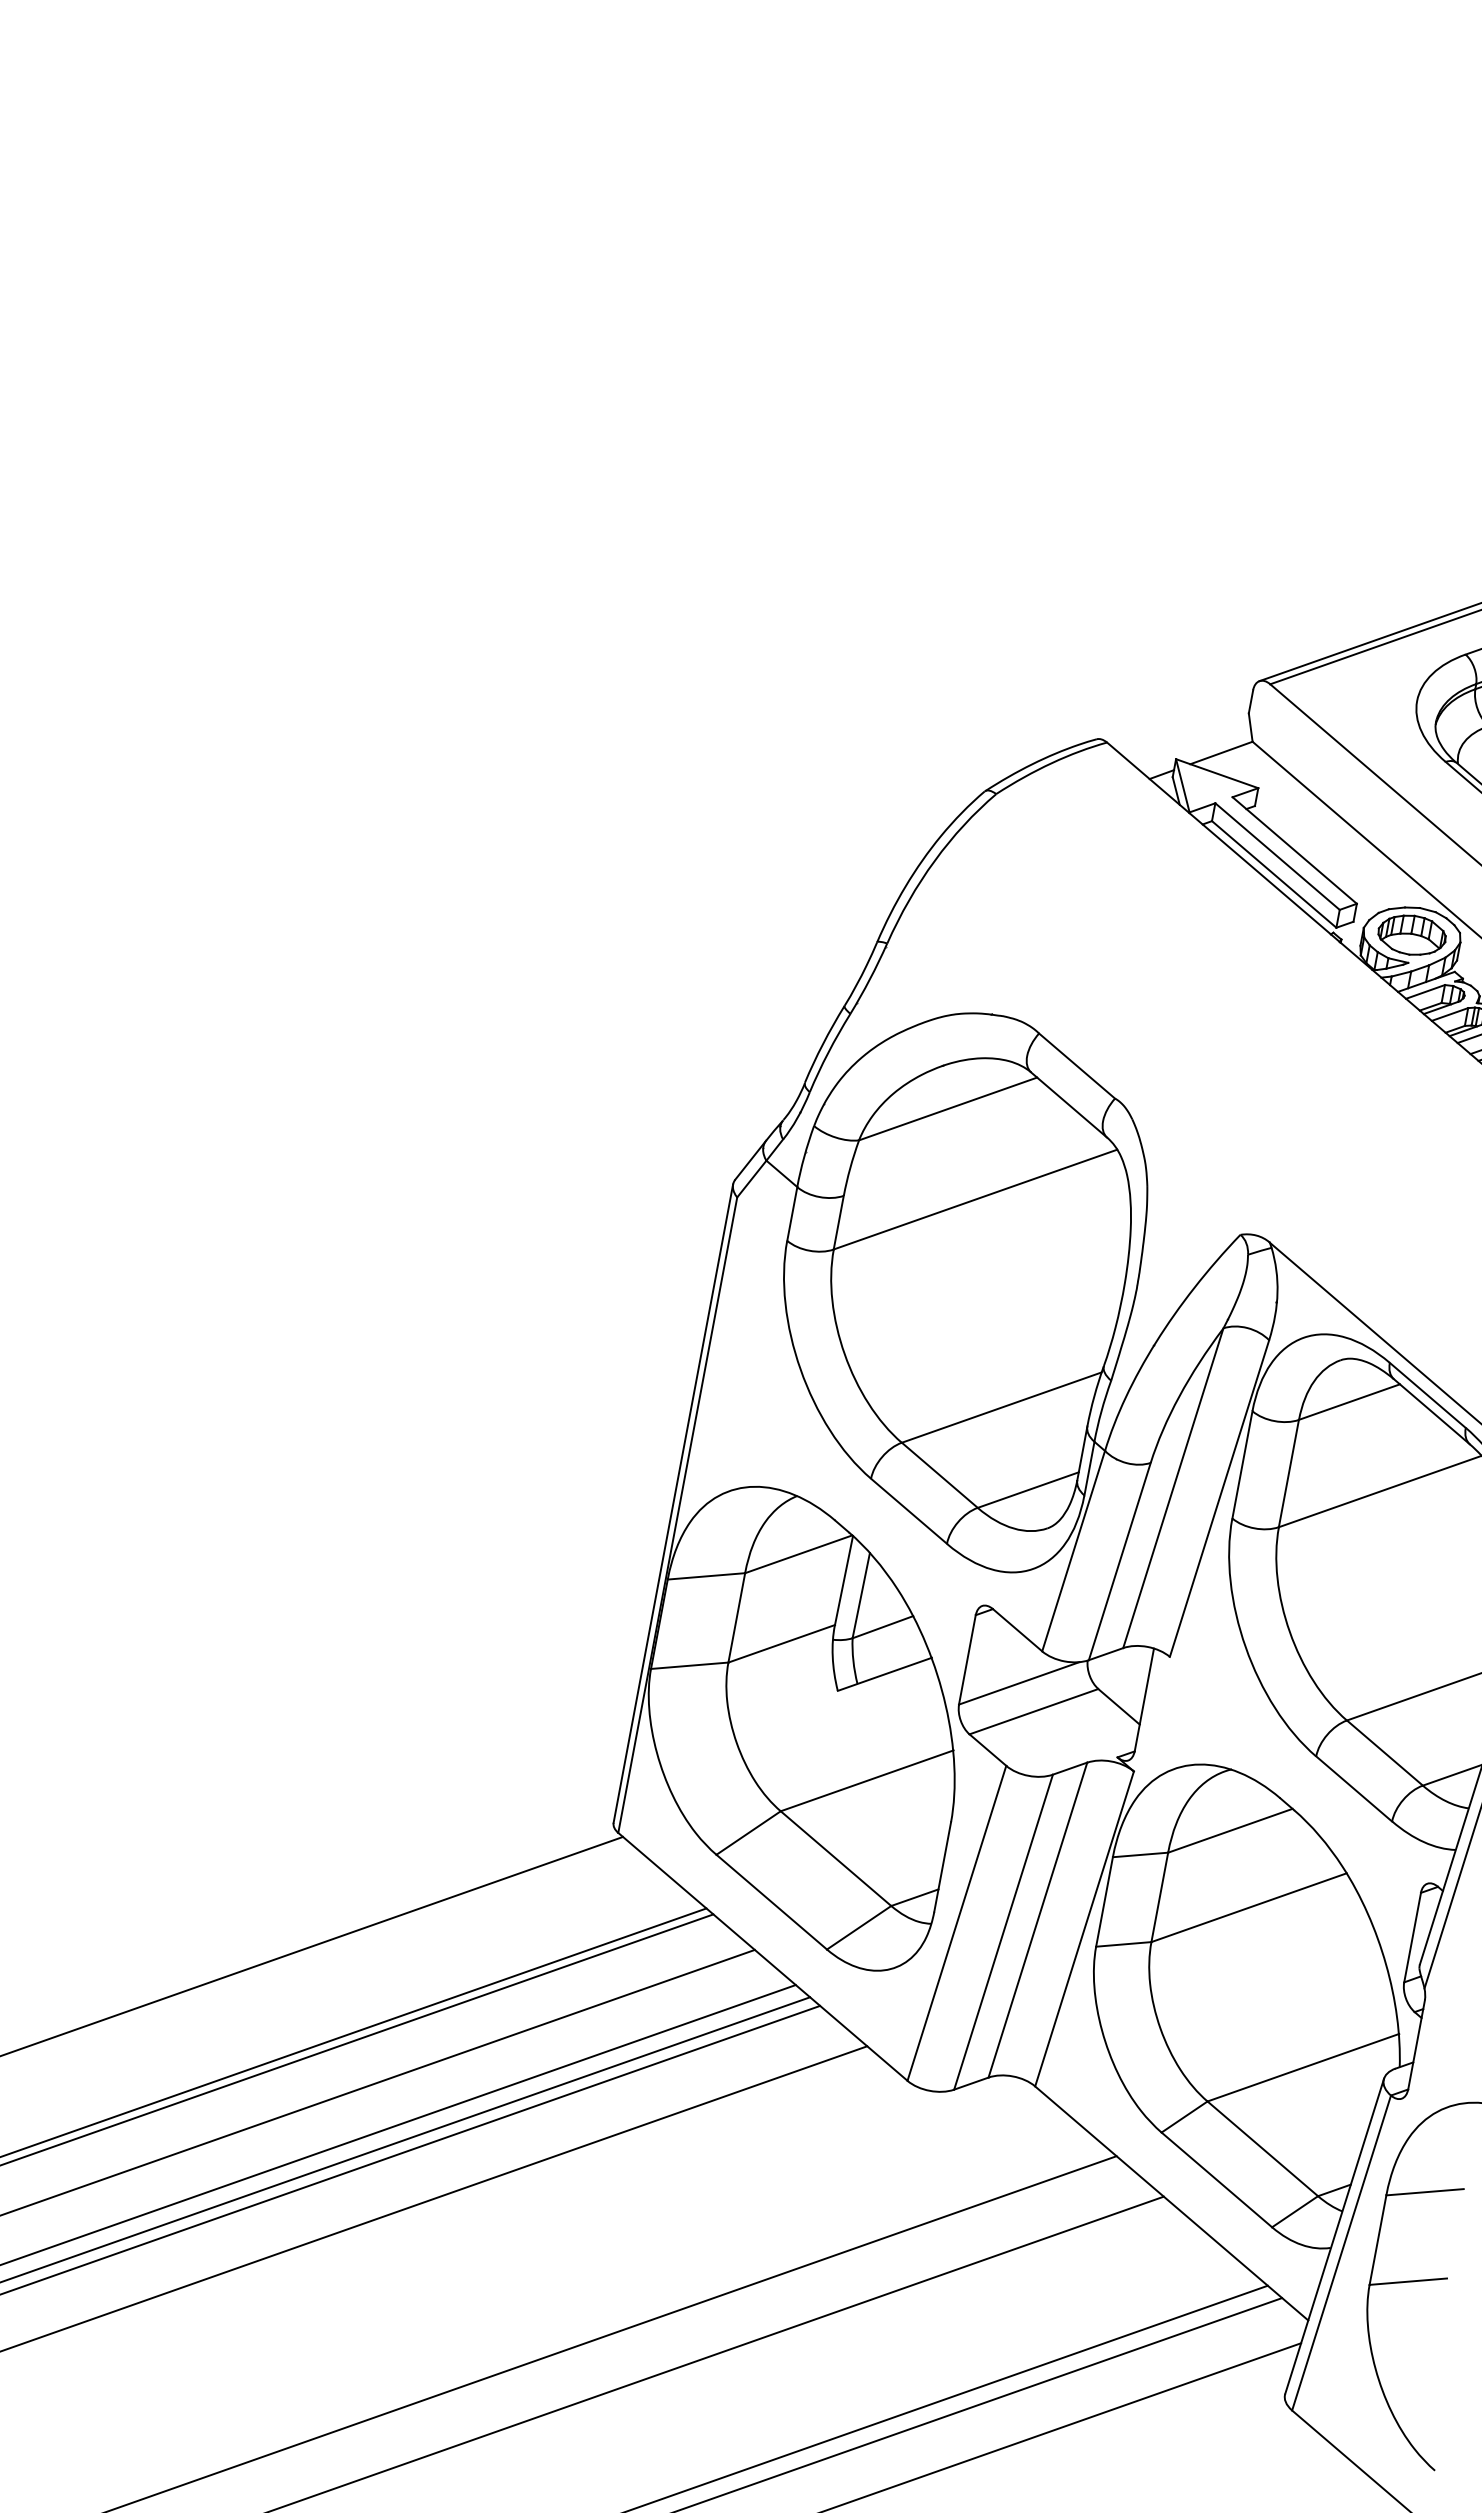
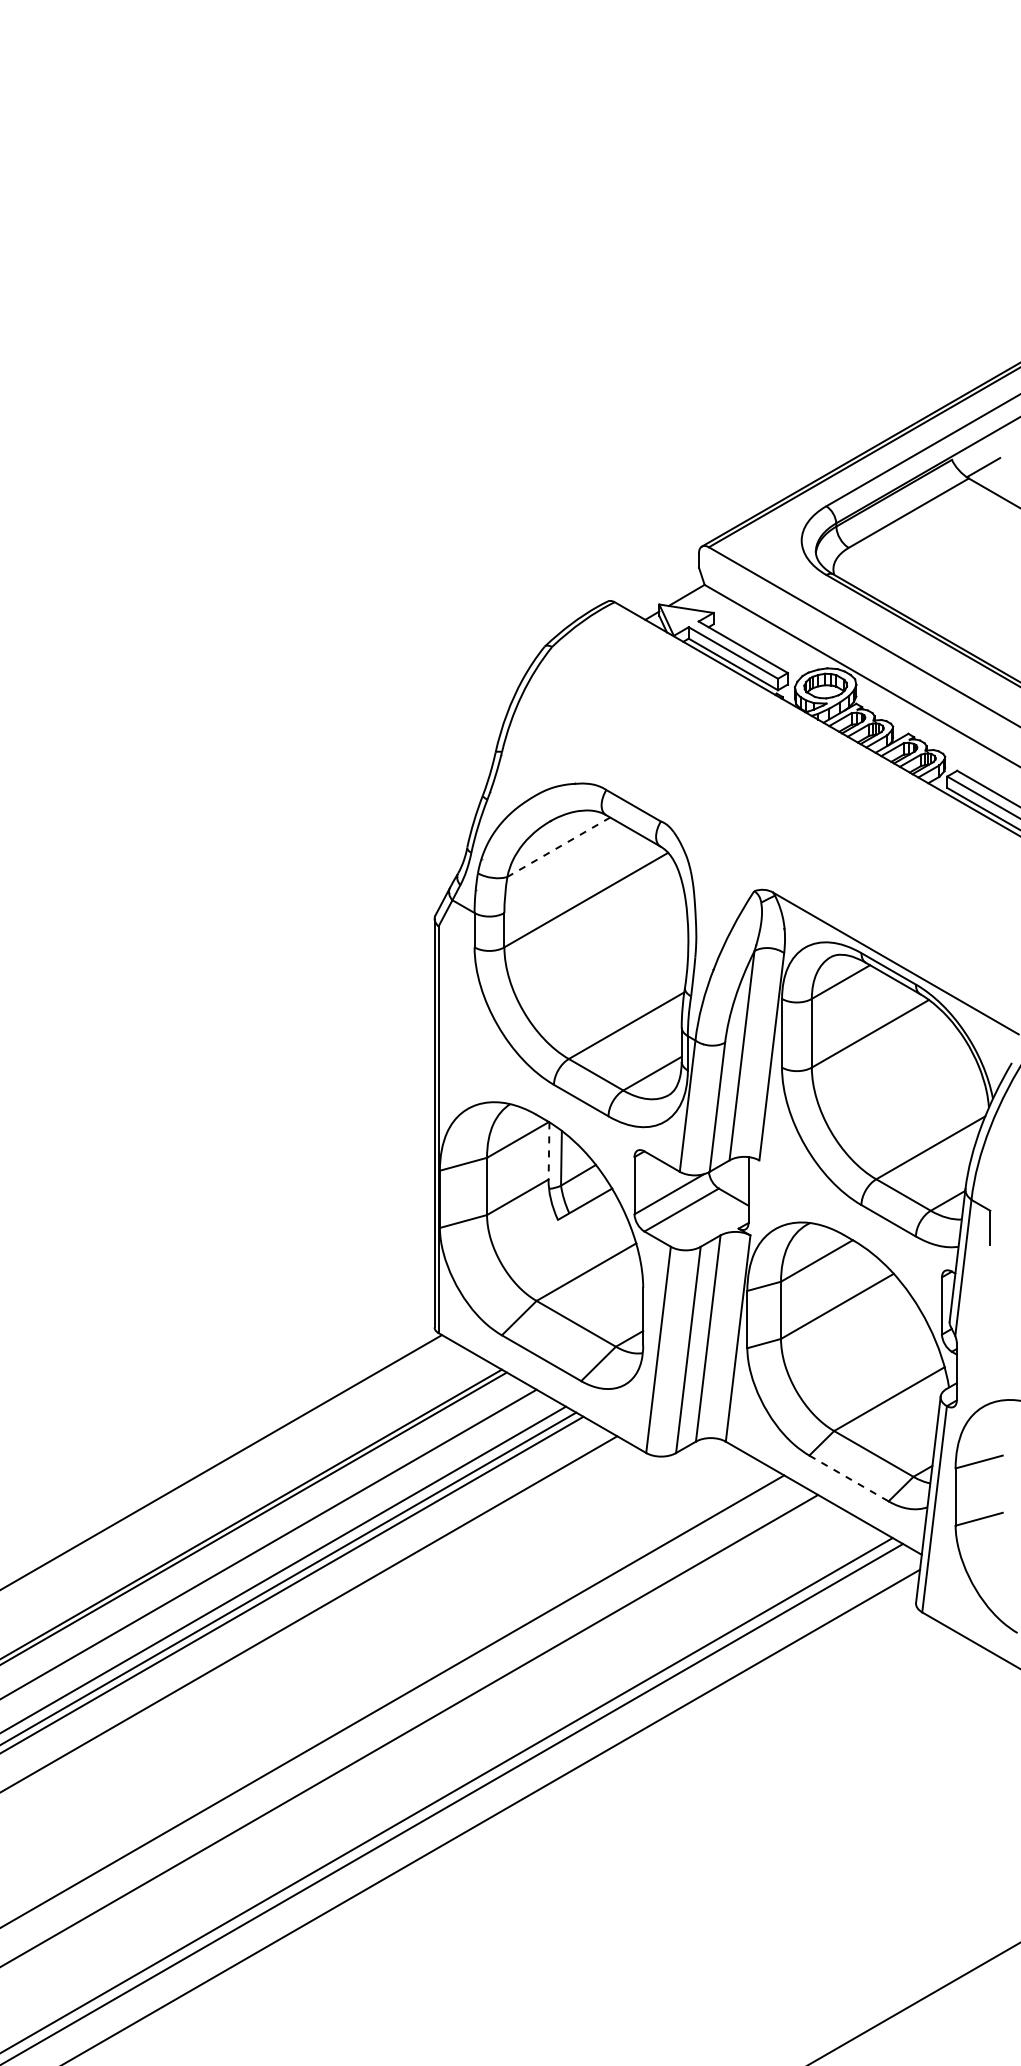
line: (947, 1109) -> (558, 847), solid -> dashed
line: (844, 1579) -> (549, 1150), solid -> dashed
line: (1217, 2180) -> (849, 1478), solid -> dashed

